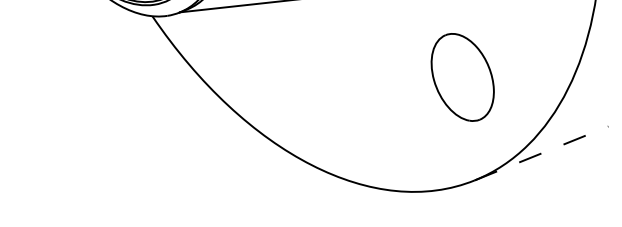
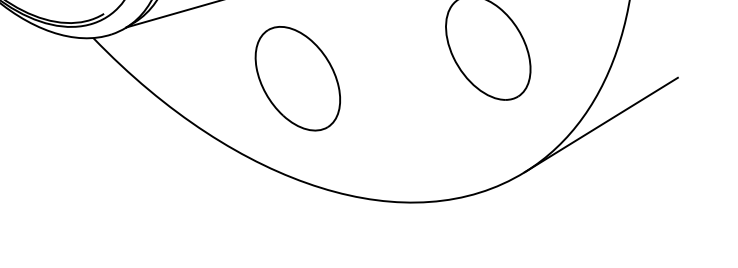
part: (308, 75) -> (297, 78), added
line: (541, 153) -> (601, 125), dashed -> solid

